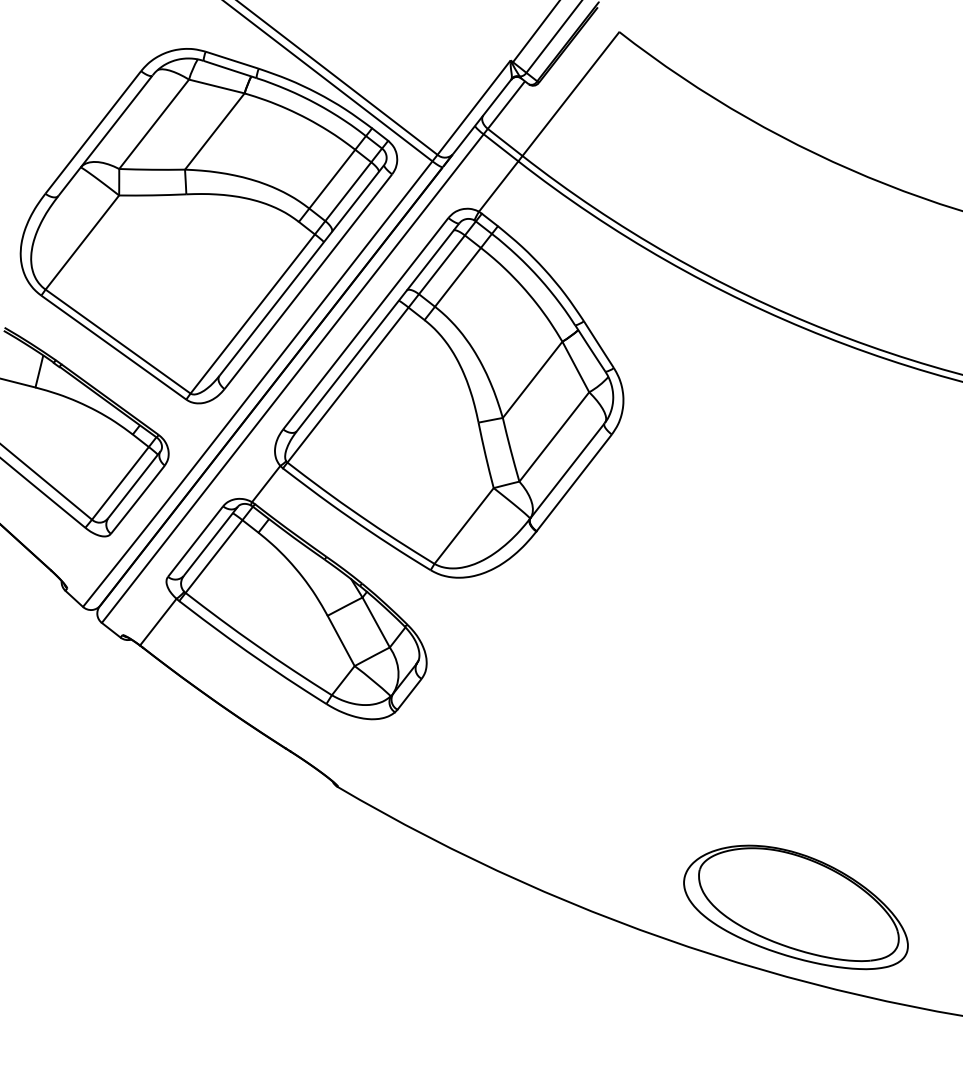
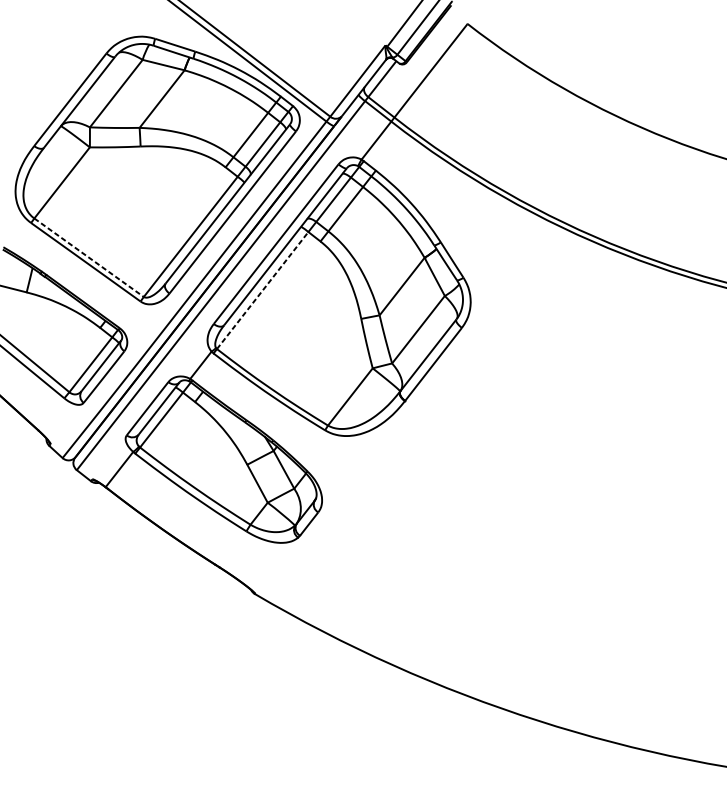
line: (118, 341) -> (89, 257), solid -> dashed
line: (348, 384) -> (263, 290), solid -> dashed
part: (795, 907) -> (600, 685), removed

